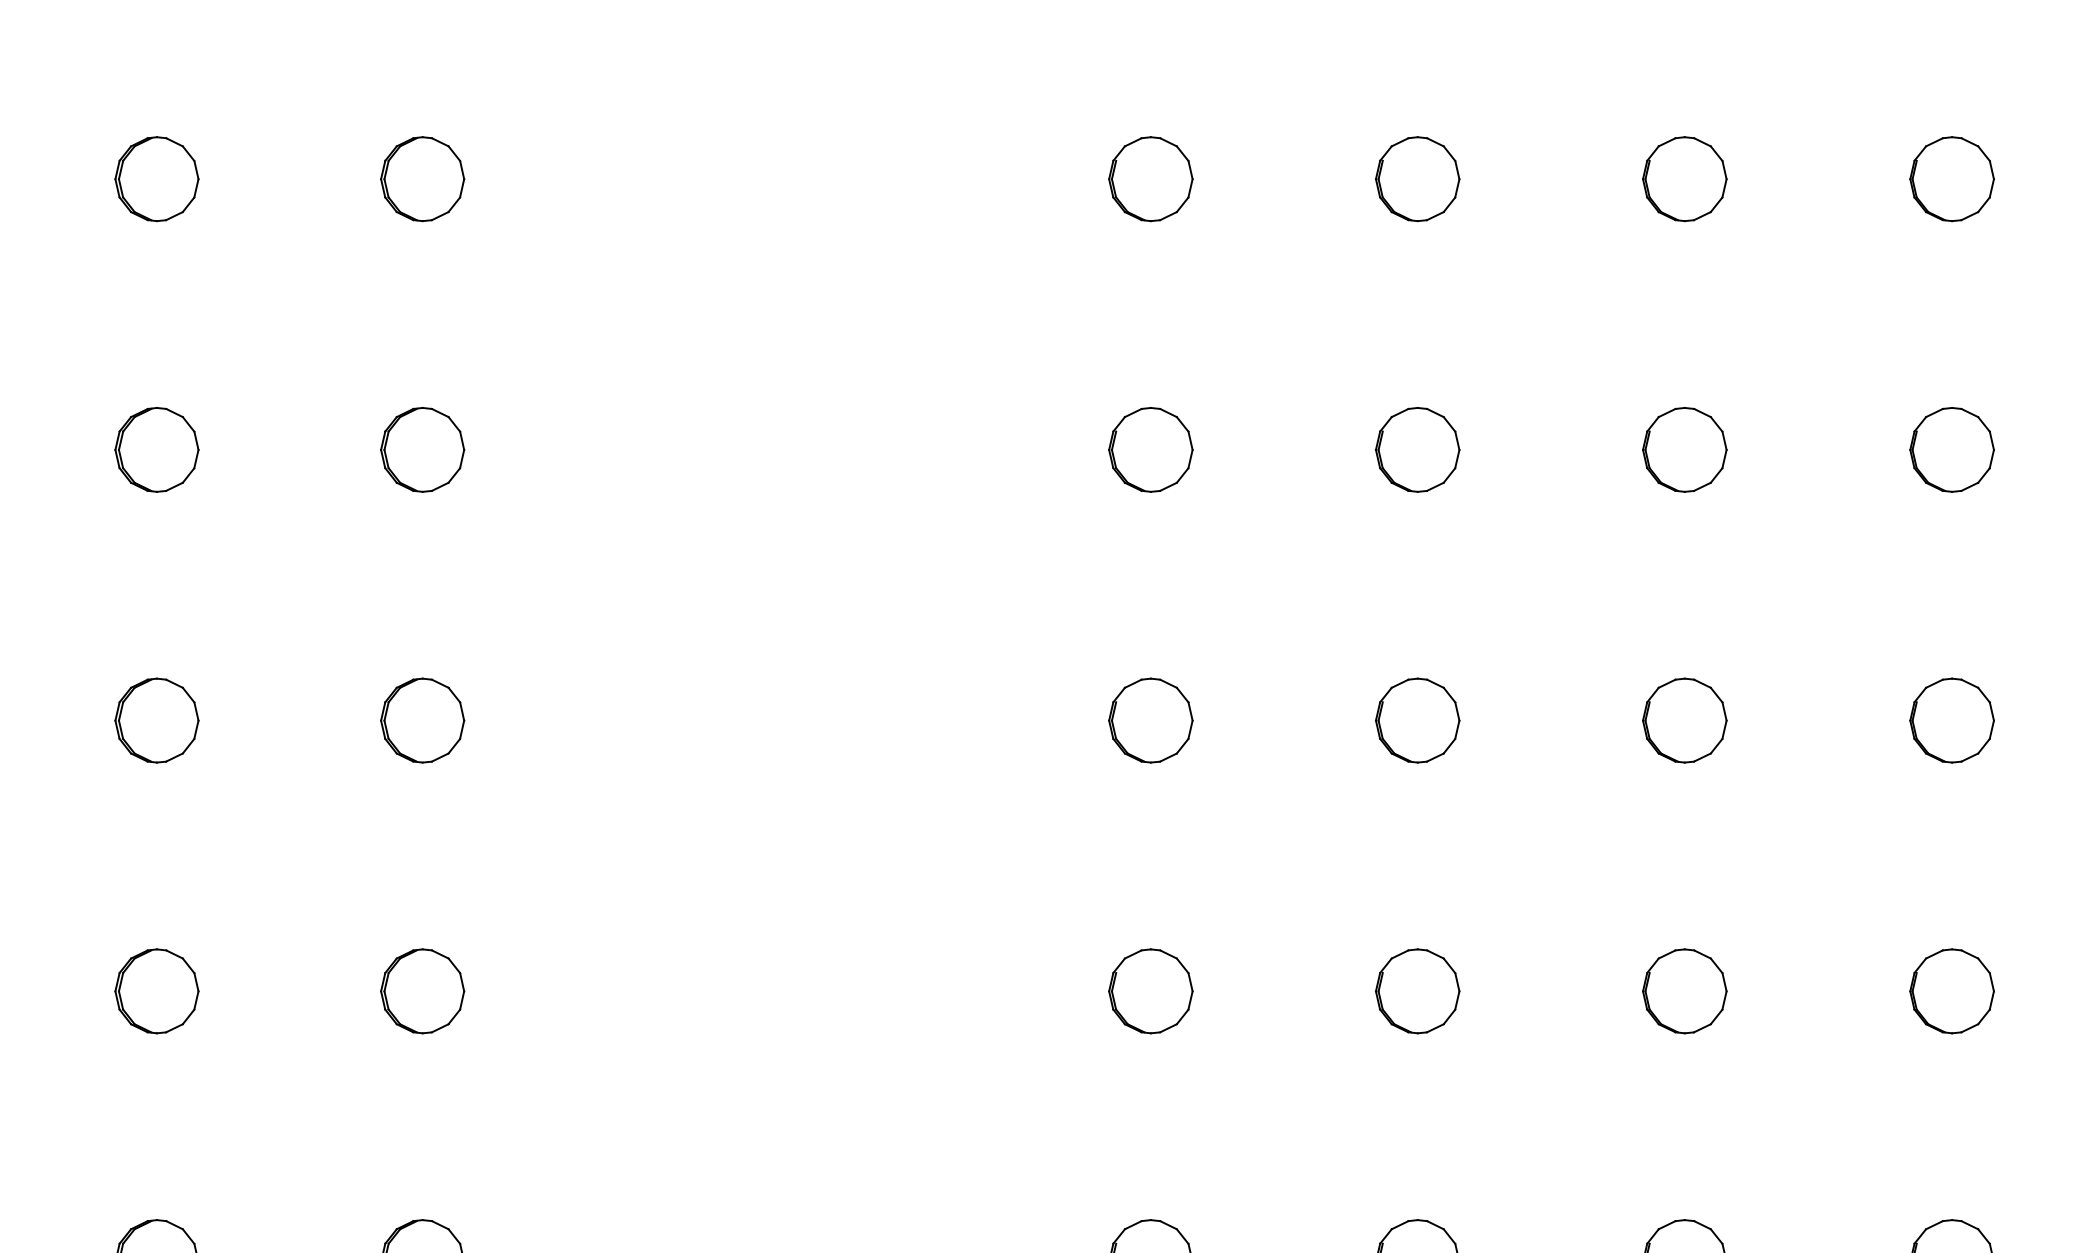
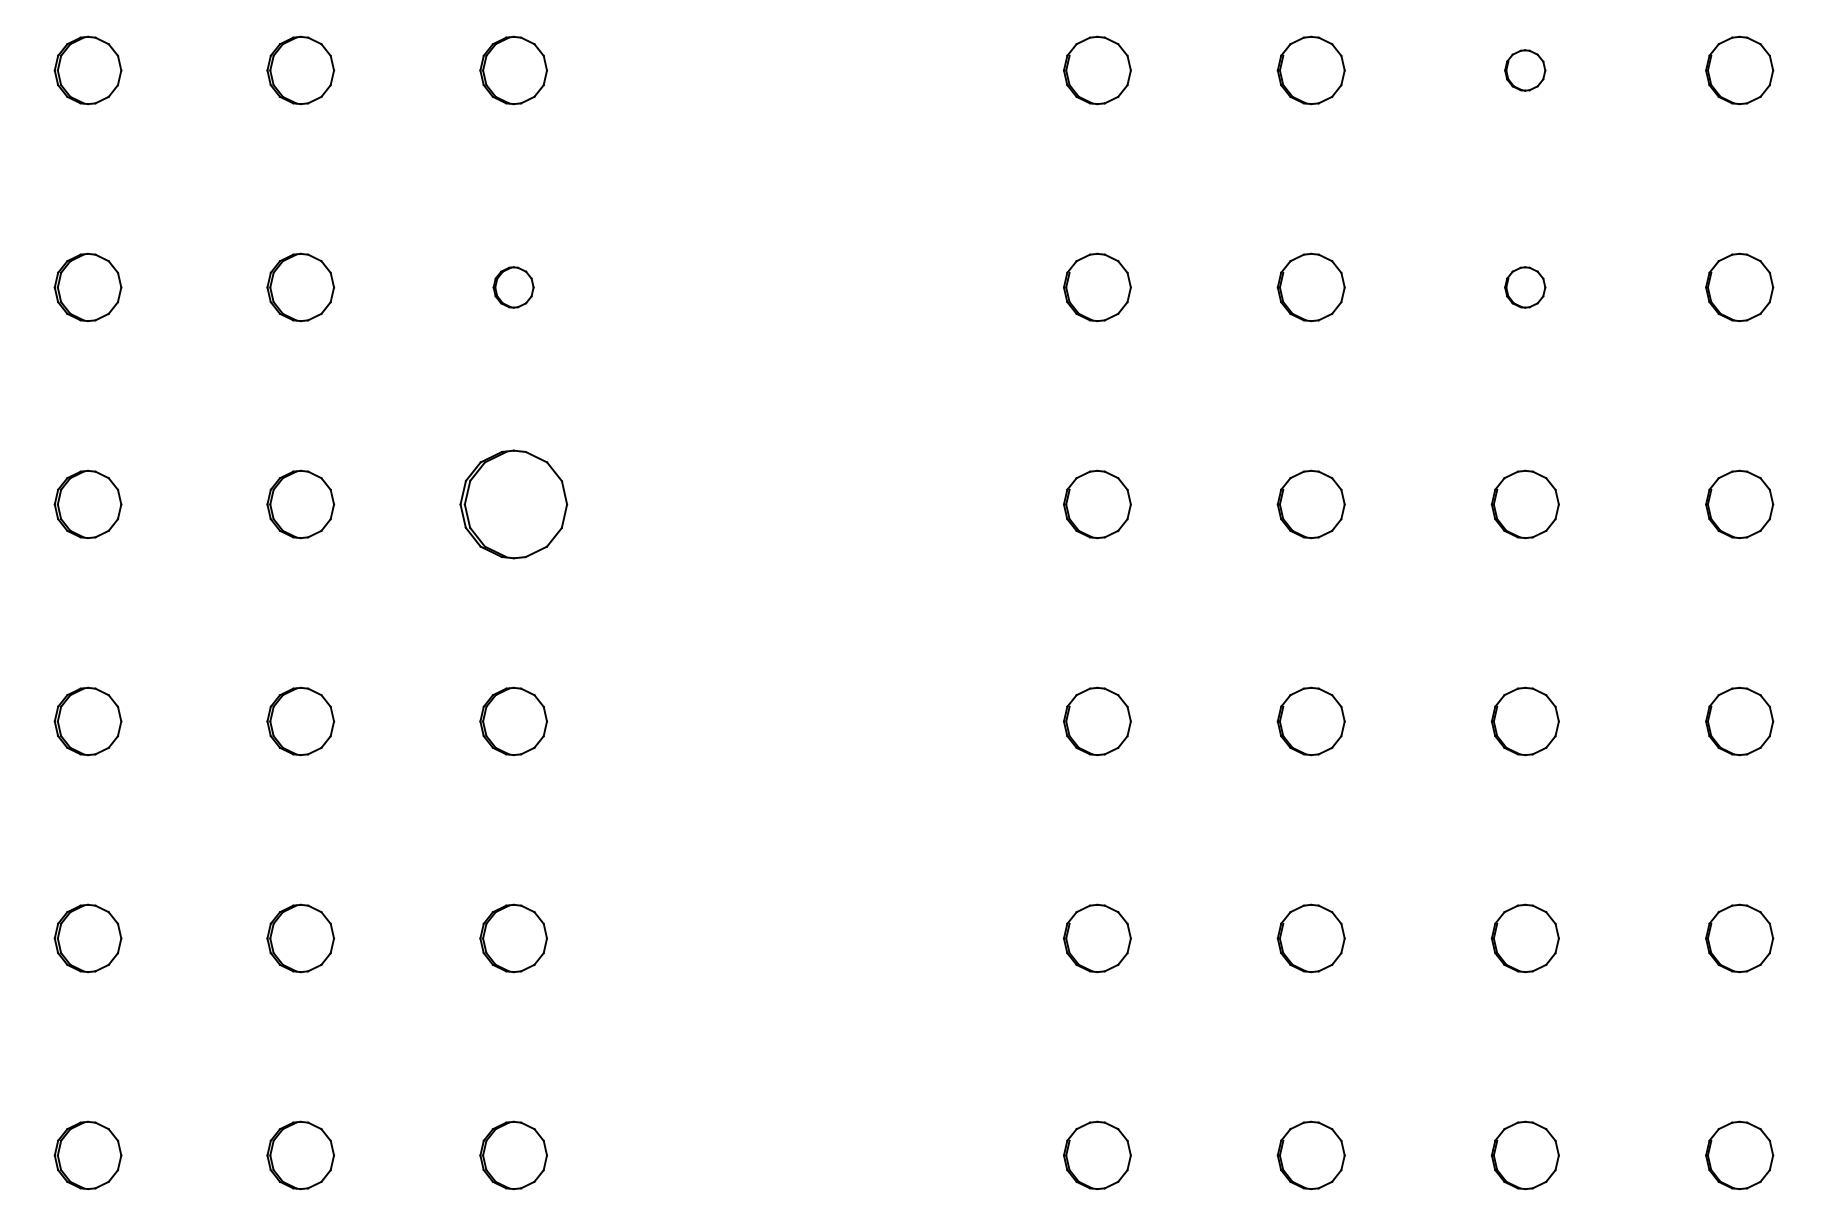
part: (1683, 179) -> (1524, 70), size x0.6
part: (422, 449) -> (513, 287), size x0.6
part: (1683, 449) -> (1524, 287), size x0.6
part: (422, 720) -> (513, 504), size x1.6

